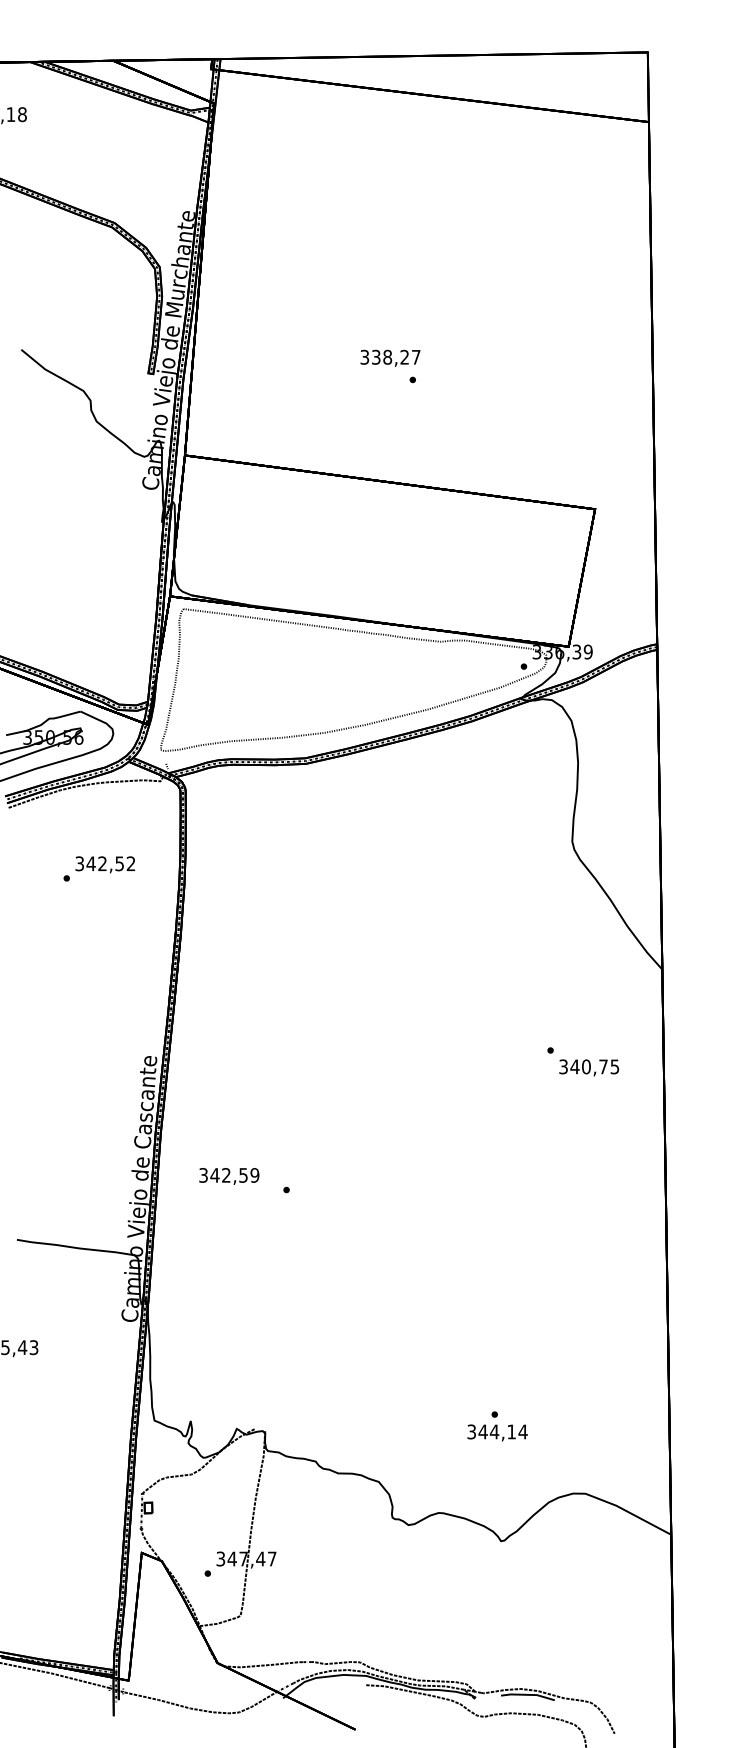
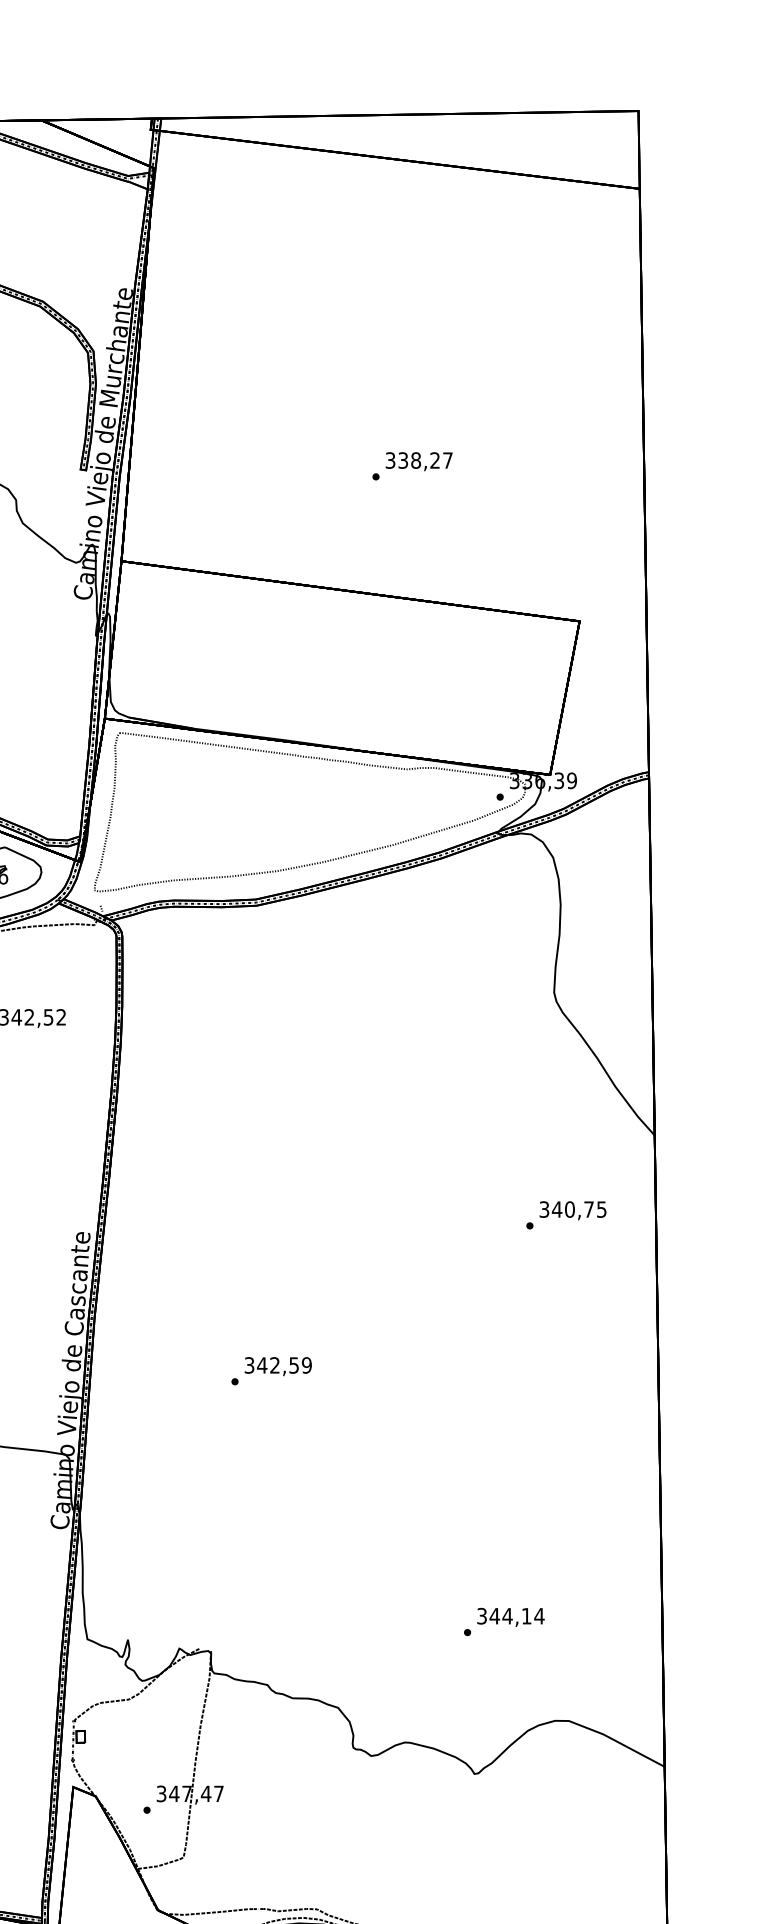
text: (390, 357) -> (419, 460), moved
text: (589, 1067) -> (573, 1210), moved
text: (229, 1176) -> (278, 1366), moved
text: (497, 1432) -> (510, 1616), moved

